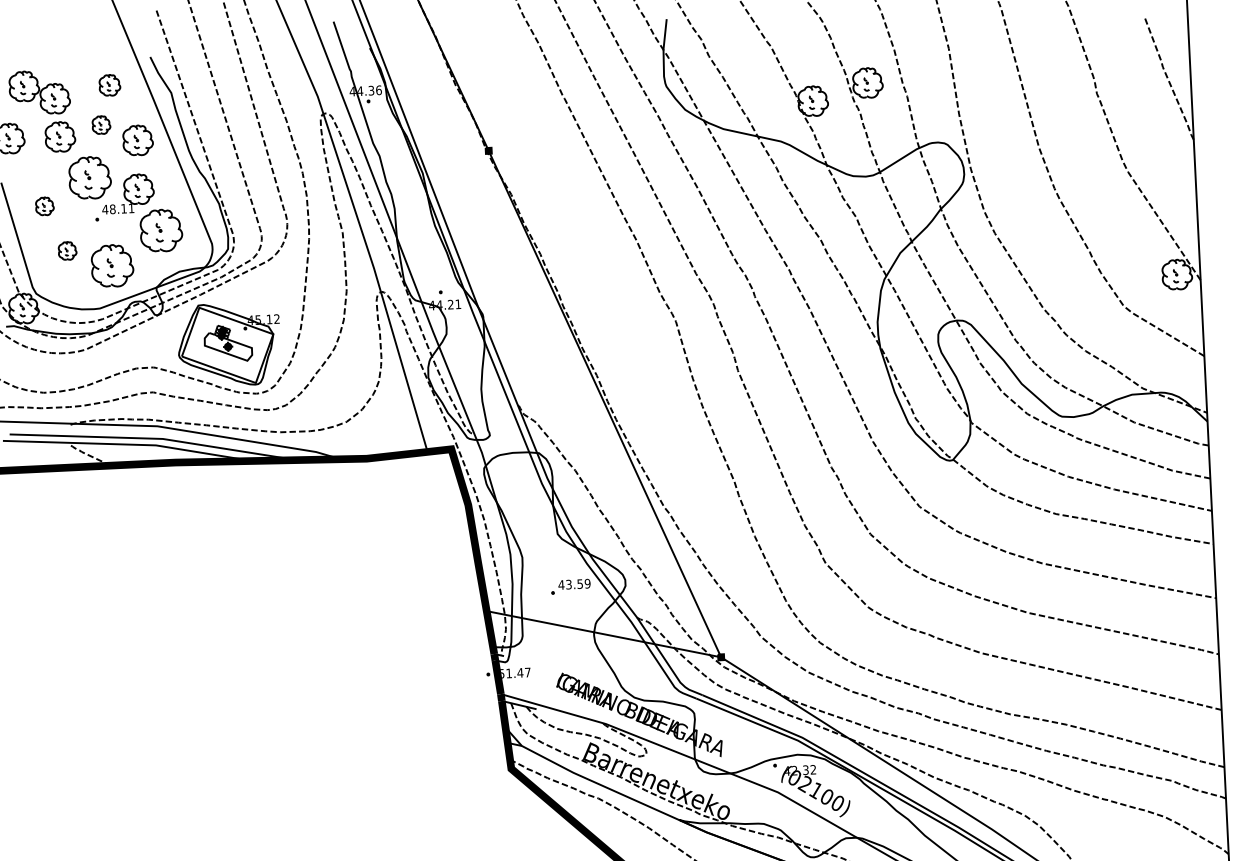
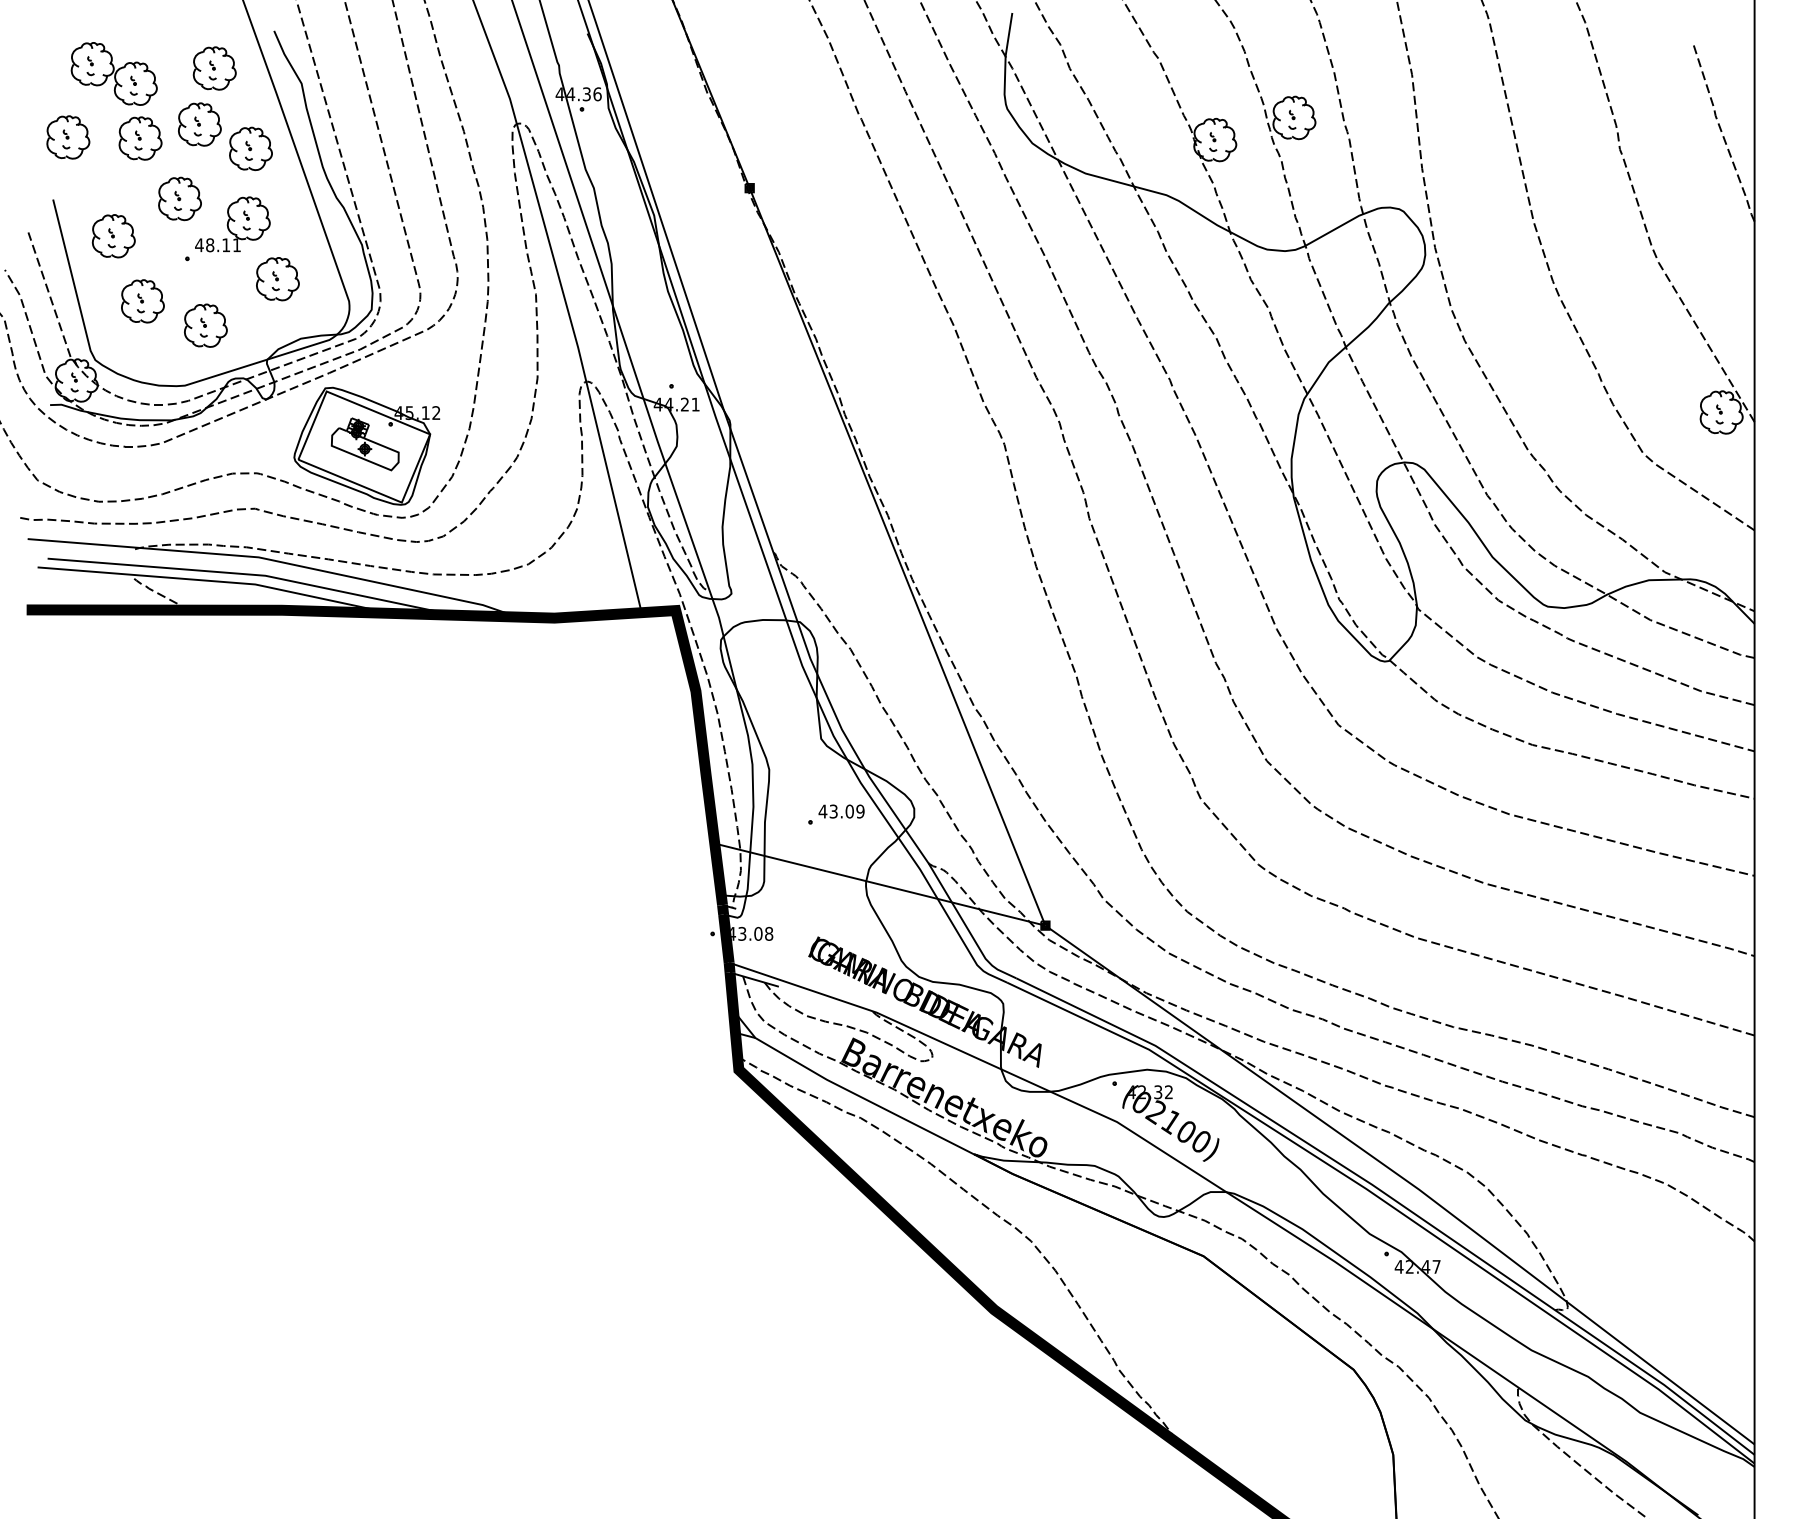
part: (109, 85) -> (214, 68), size x1.43
part: (101, 125) -> (199, 124), size x1.67
part: (89, 177) -> (179, 198), size x0.71
part: (44, 206) -> (113, 236), size x1.67
part: (161, 231) -> (277, 279), size x0.71
part: (67, 251) -> (142, 301), size x1.67
part: (112, 265) -> (205, 325), size x0.71
text: (580, 584) -> (849, 811), 43.59 -> 43.09
text: (515, 672) -> (751, 933), 51.47 -> 43.08

